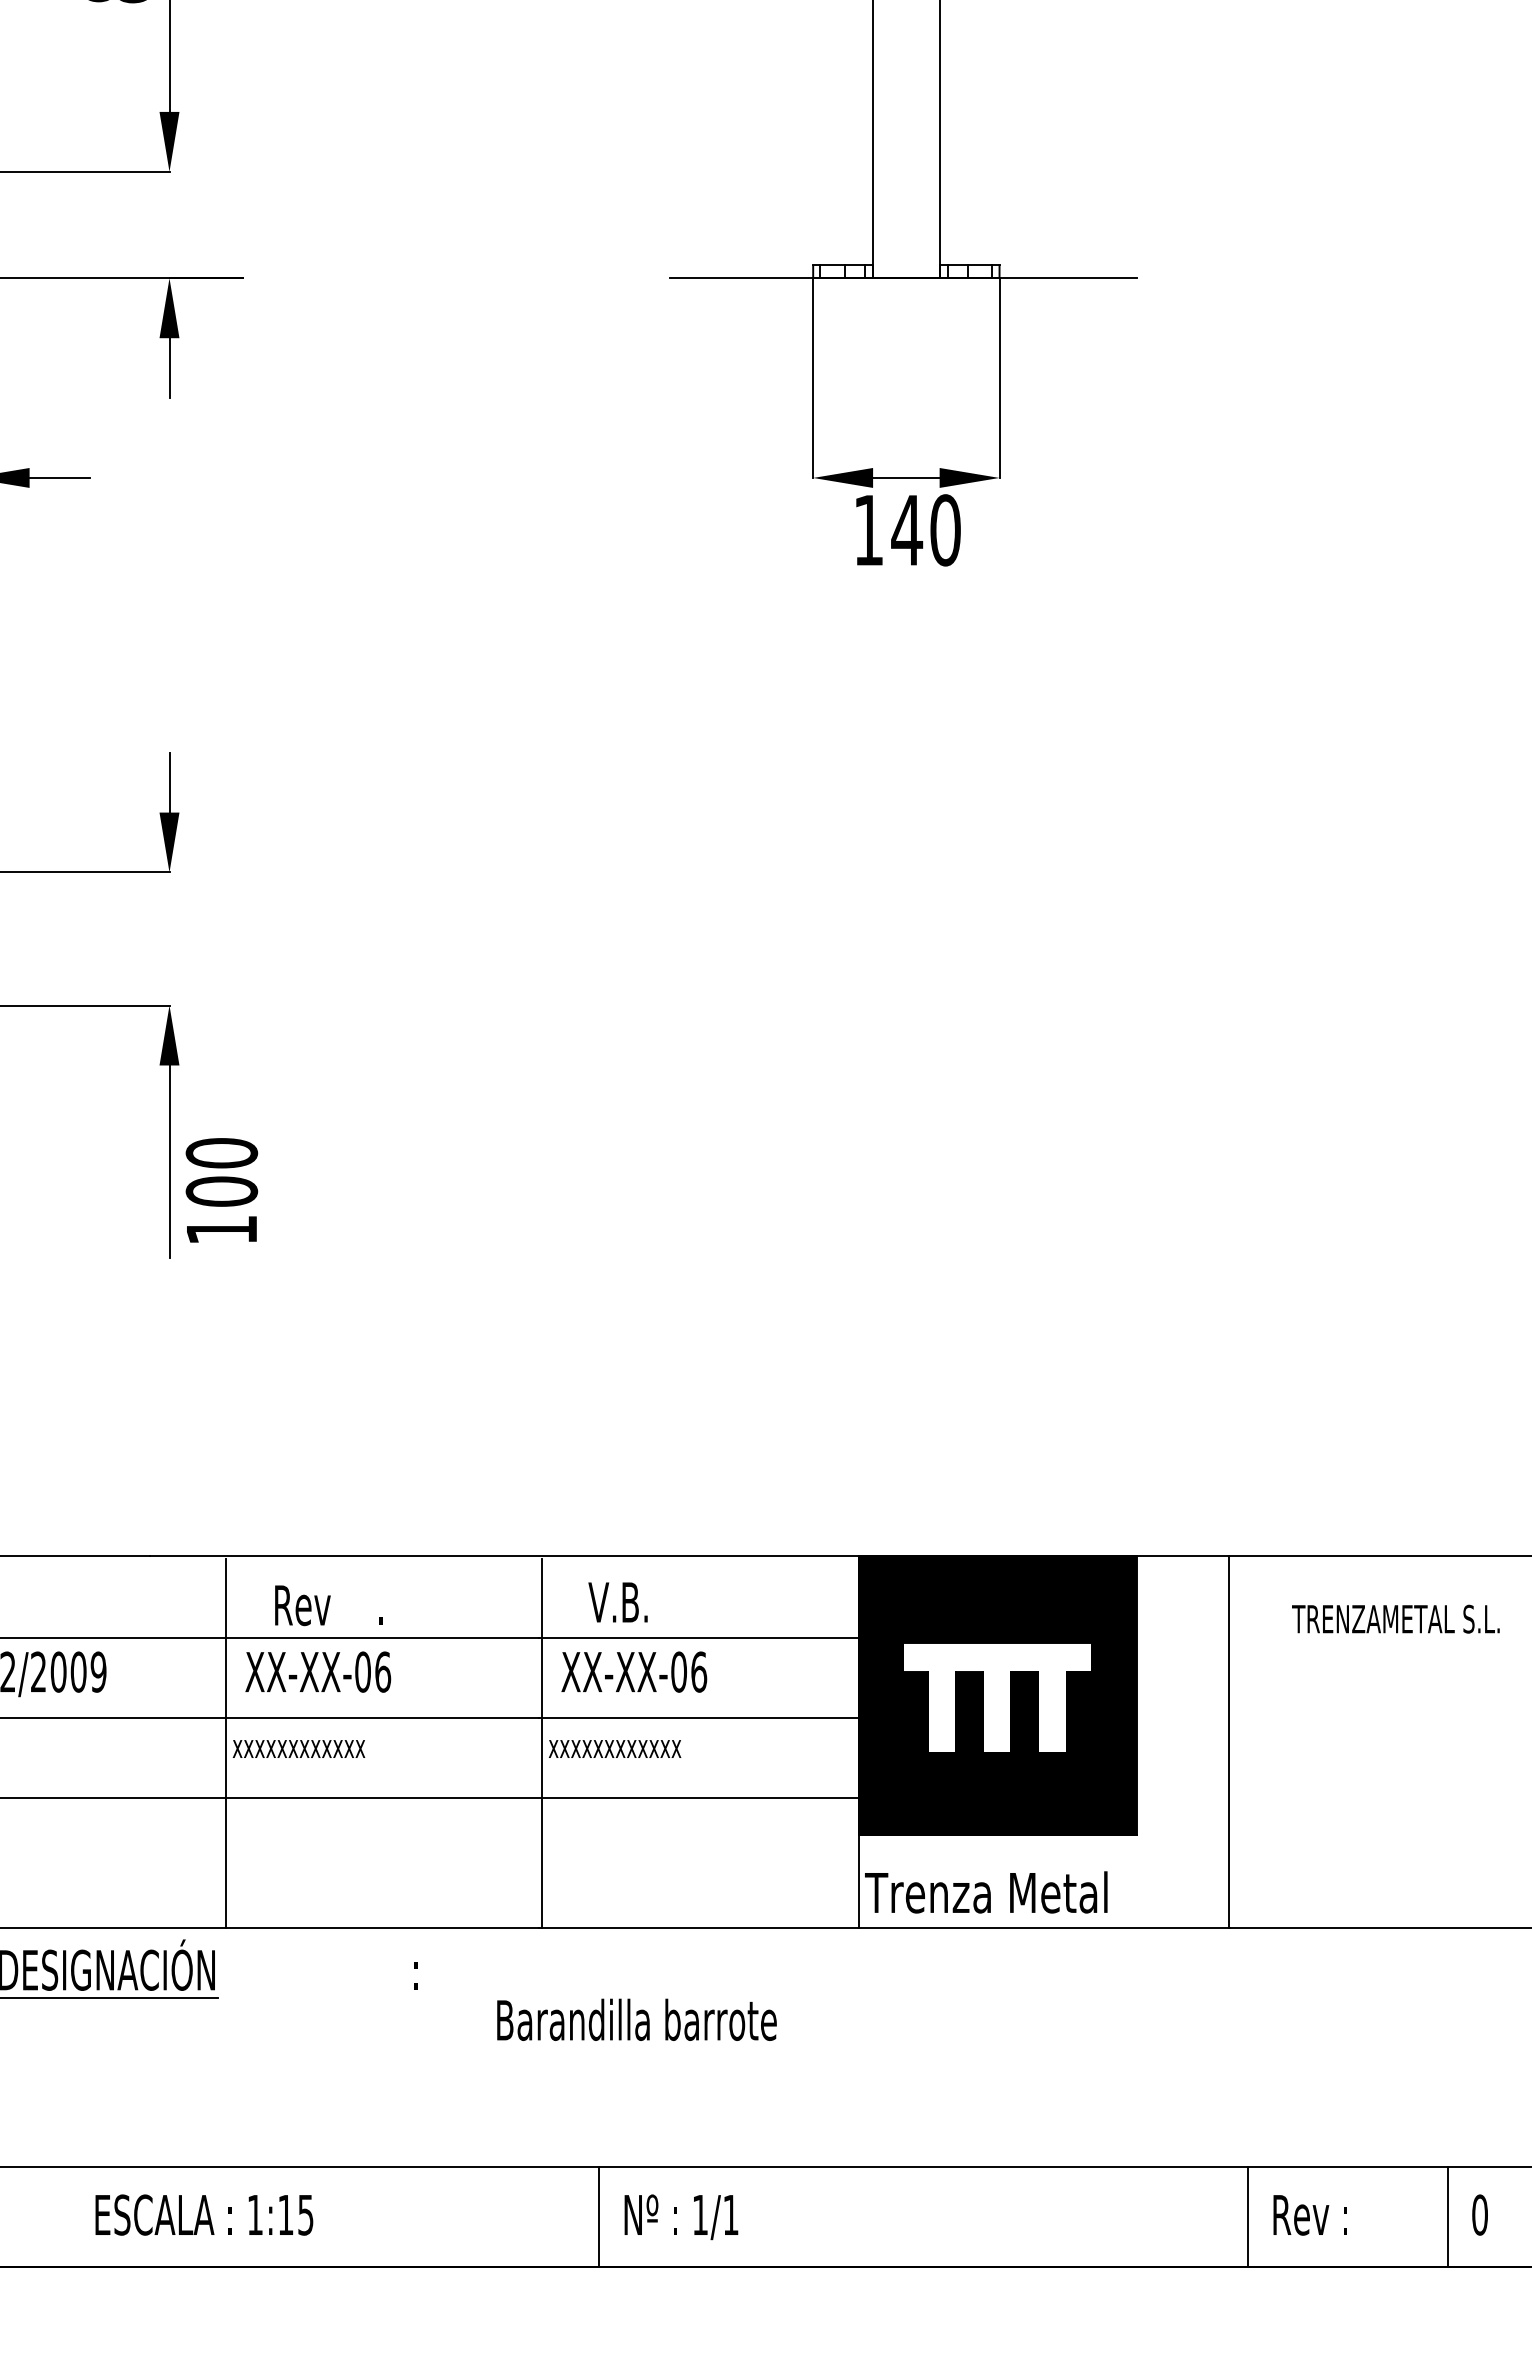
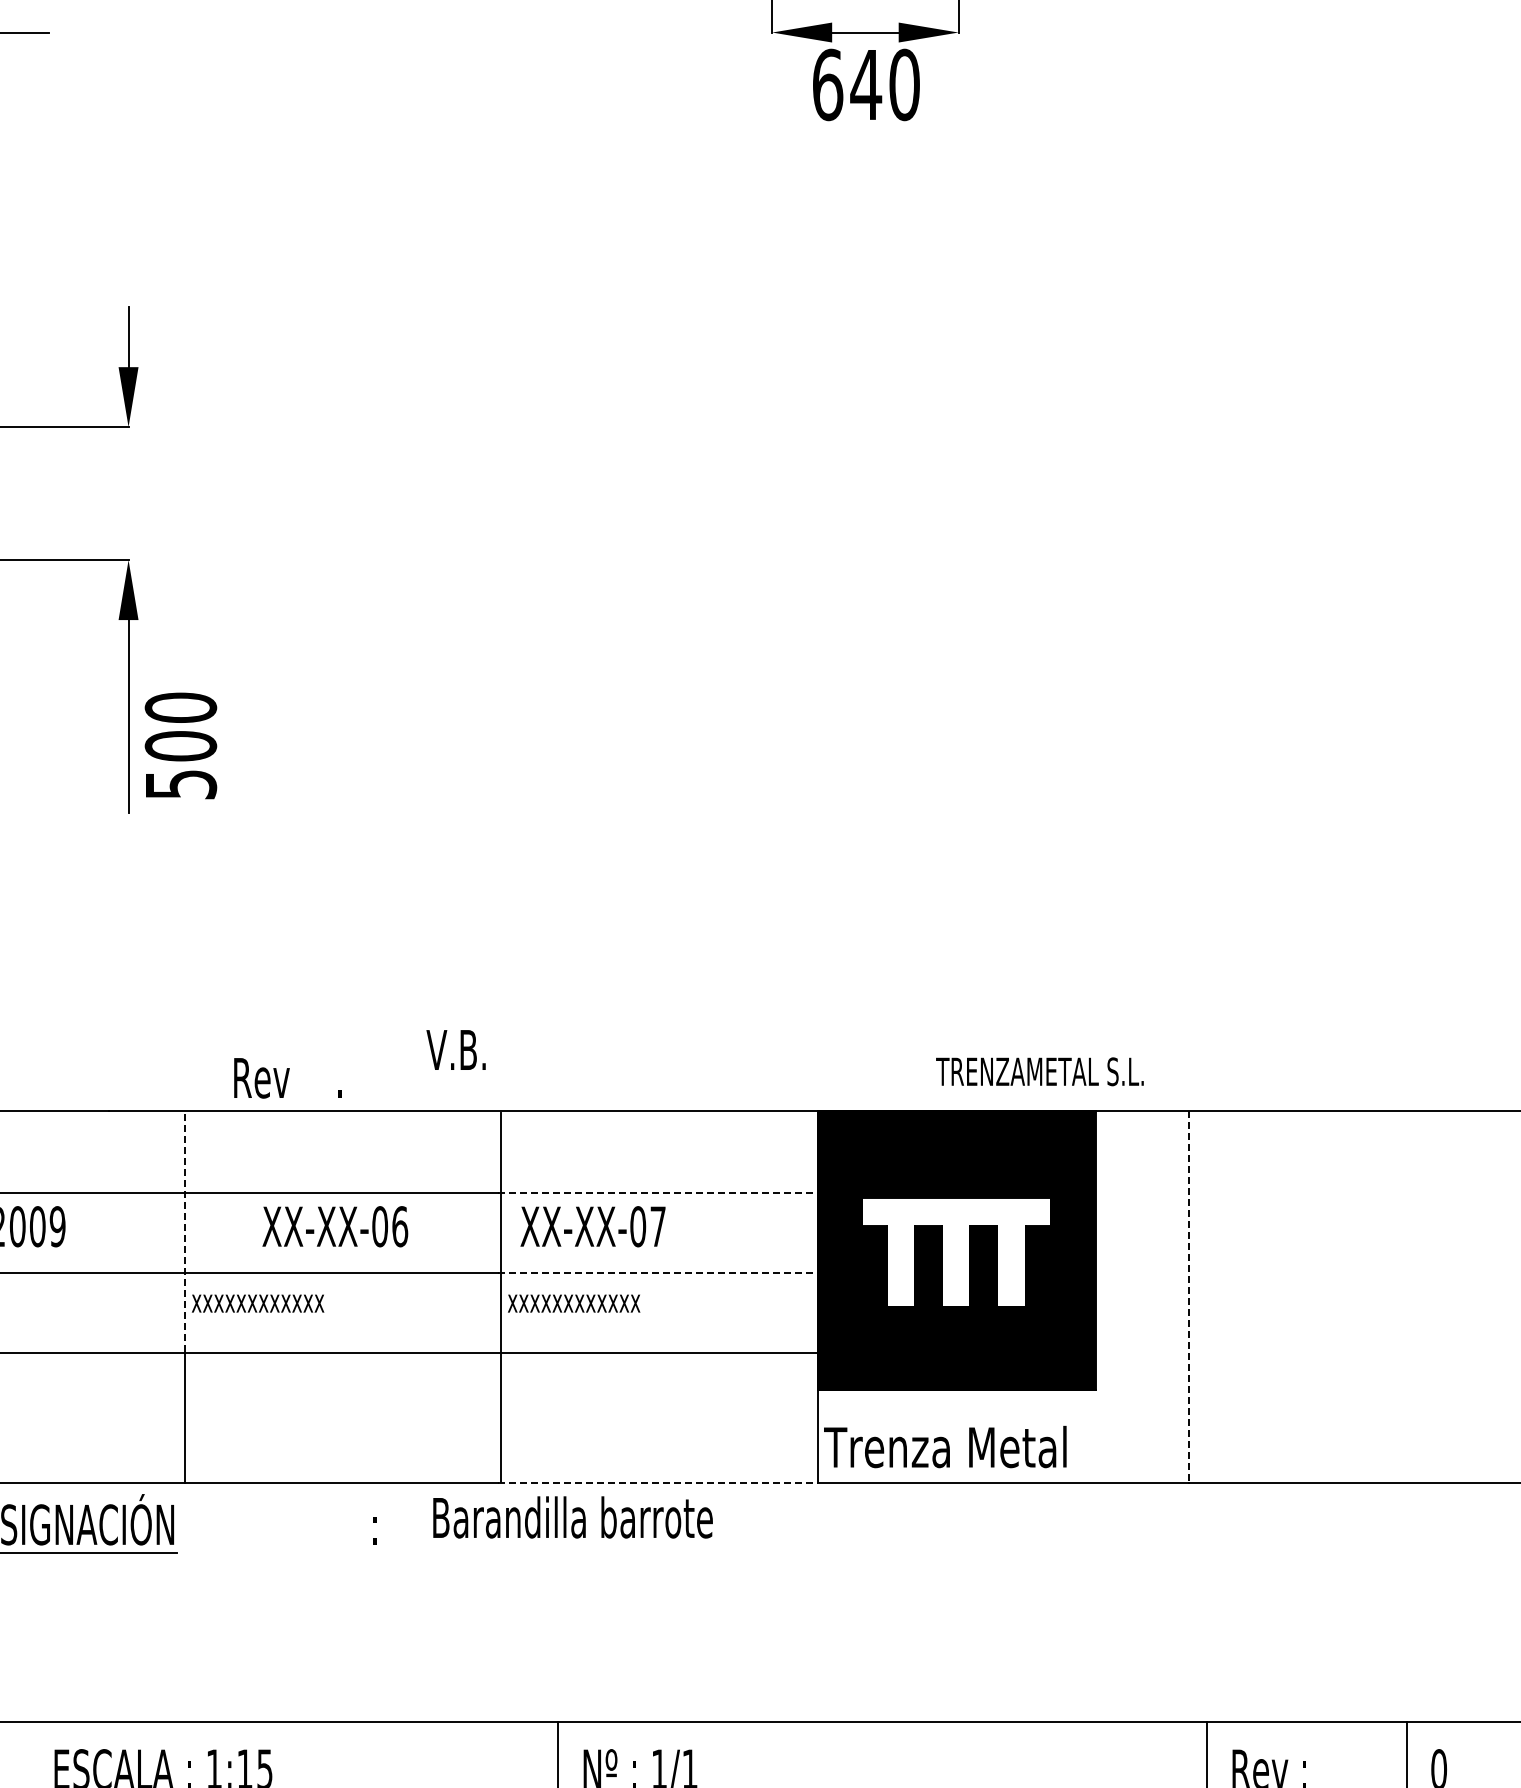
text: (869, 530) -> (828, 85), 140 -> 640
text: (222, 1230) -> (181, 785), 100 -> 500
text: (617, 1602) -> (455, 1050), moved
text: (328, 1605) -> (287, 1078), moved
text: (1395, 1618) -> (1039, 1071), moved
line: (698, 1638) -> (657, 1193), solid -> dashed
text: (318, 1671) -> (335, 1226), moved
text: (699, 1671) -> (658, 1226), XX-XX-06 -> XX-XX-07
line: (226, 1679) -> (185, 1234), solid -> dashed
line: (698, 1718) -> (657, 1273), solid -> dashed
line: (1229, 1742) -> (1188, 1297), solid -> dashed
line: (698, 1927) -> (657, 1482), solid -> dashed
text: (636, 2019) -> (572, 1517), moved

